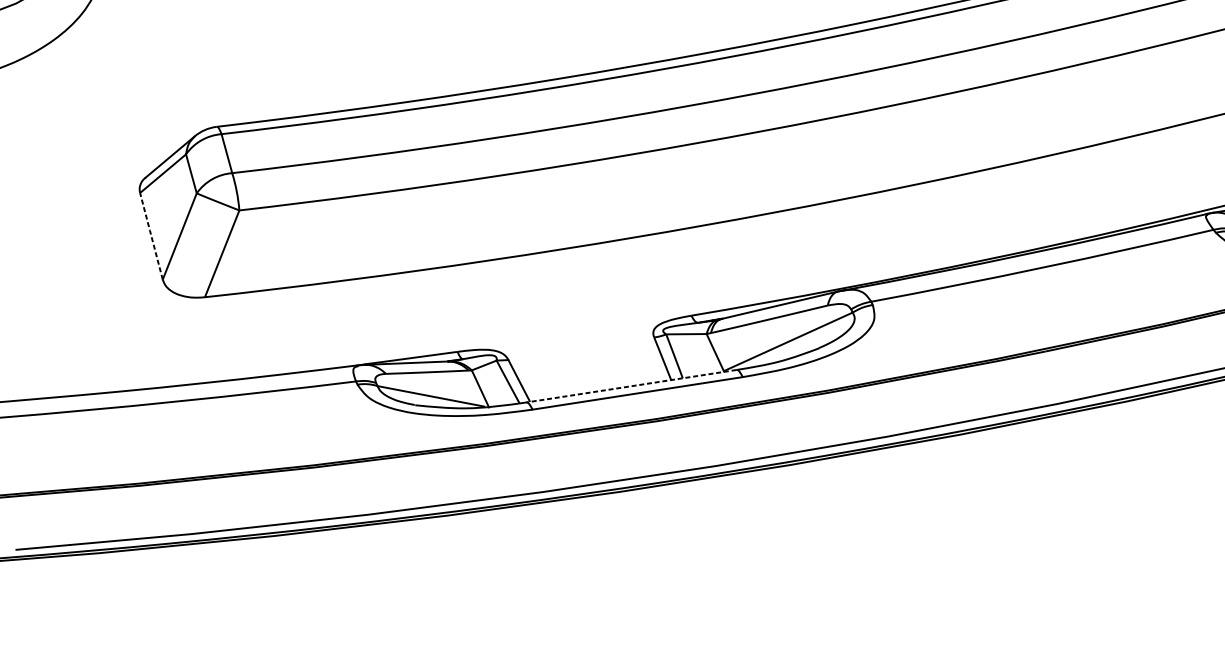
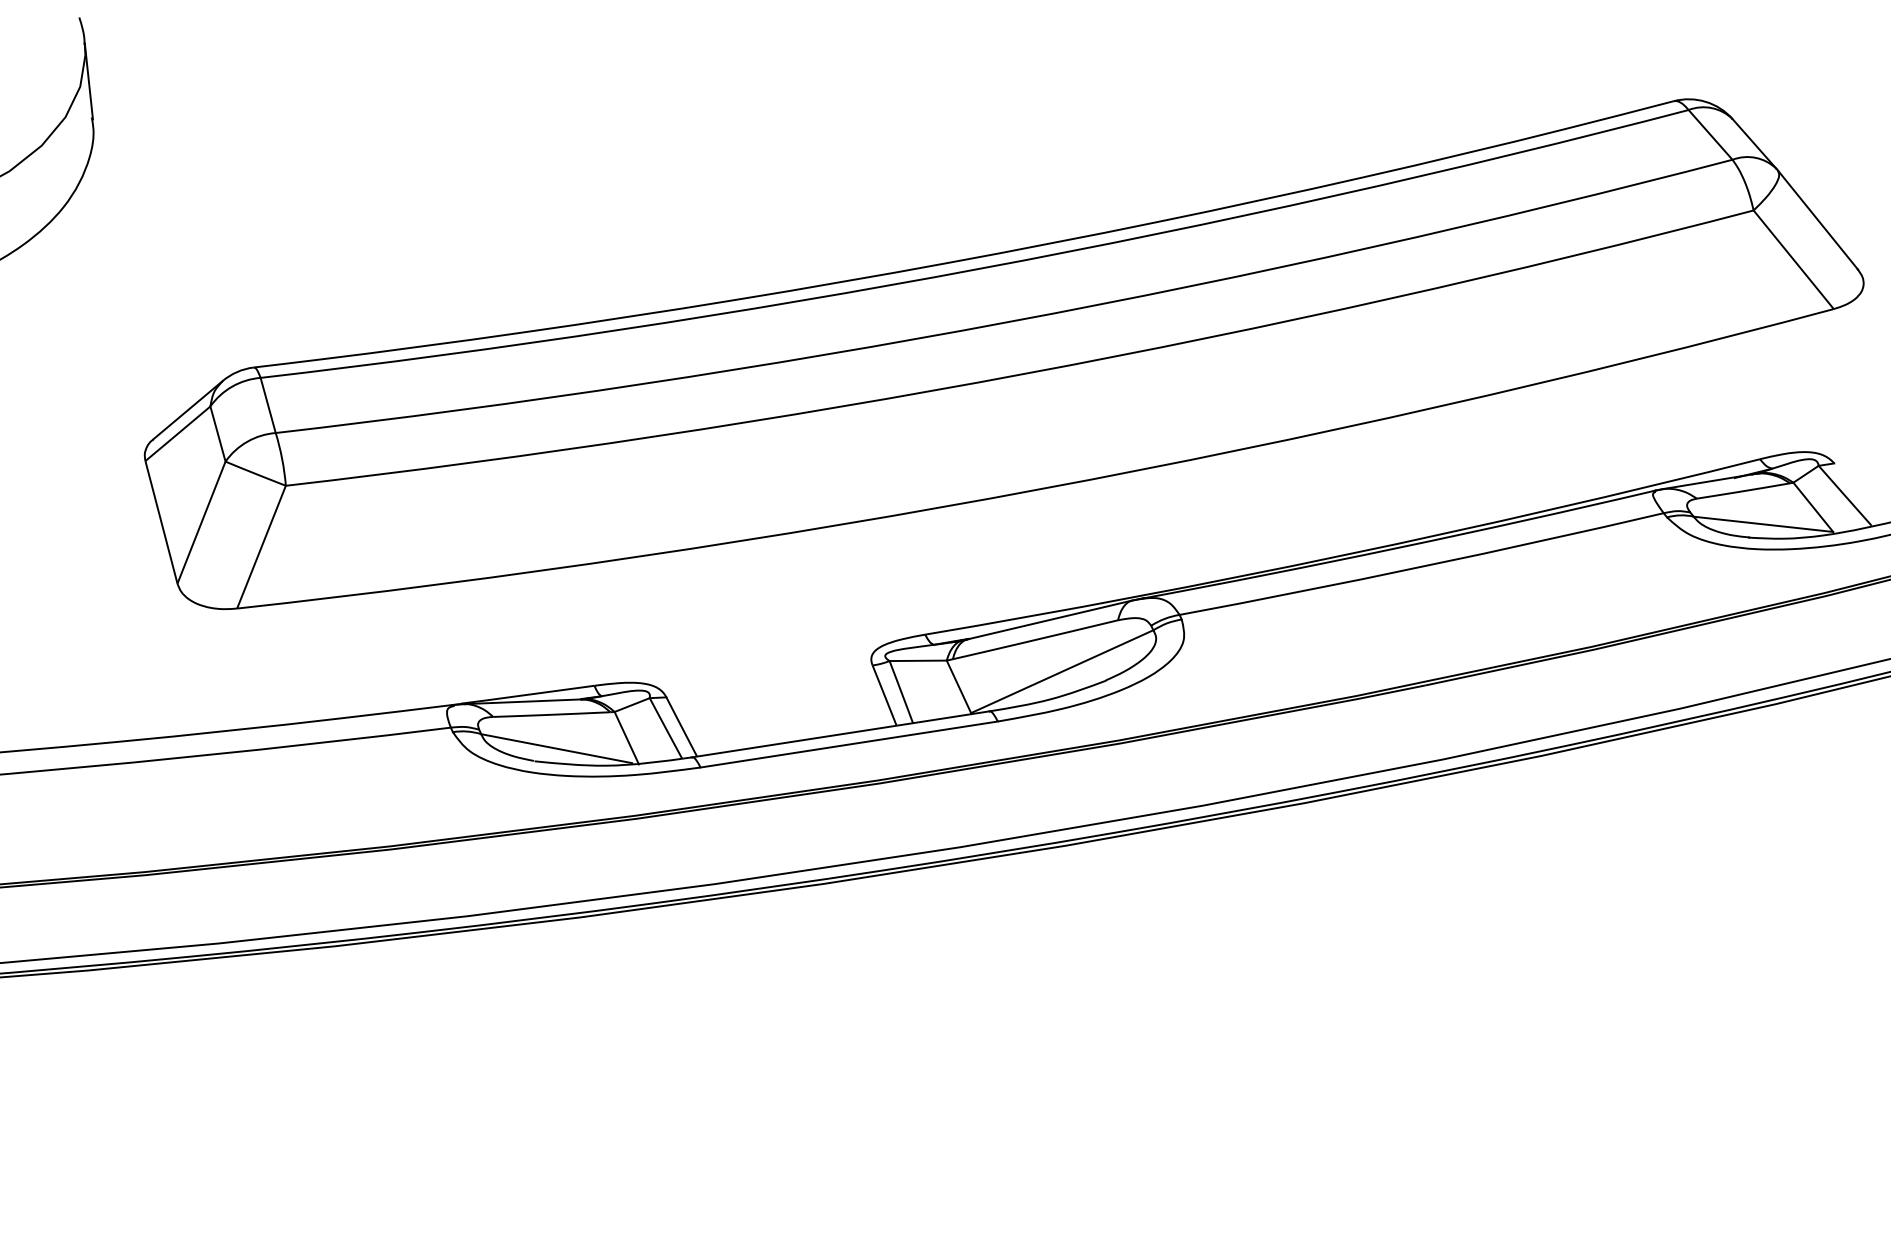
line: (151, 236) -> (161, 522), dashed -> solid
line: (630, 386) -> (839, 734), dashed -> solid

